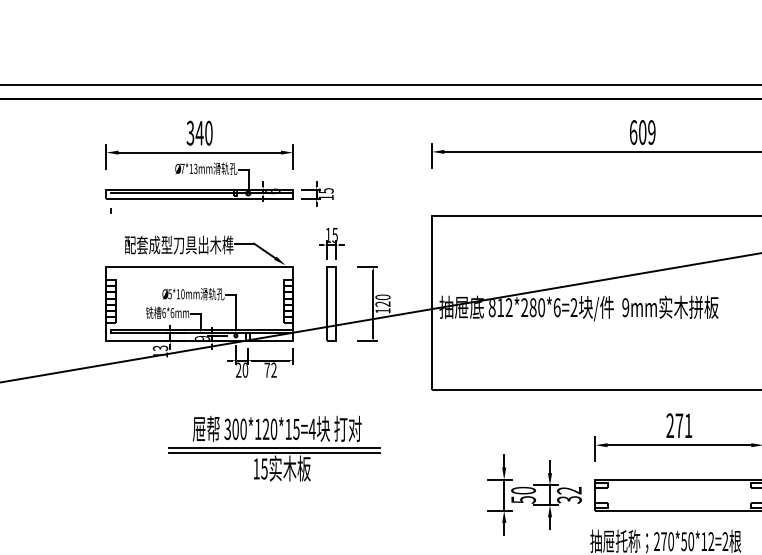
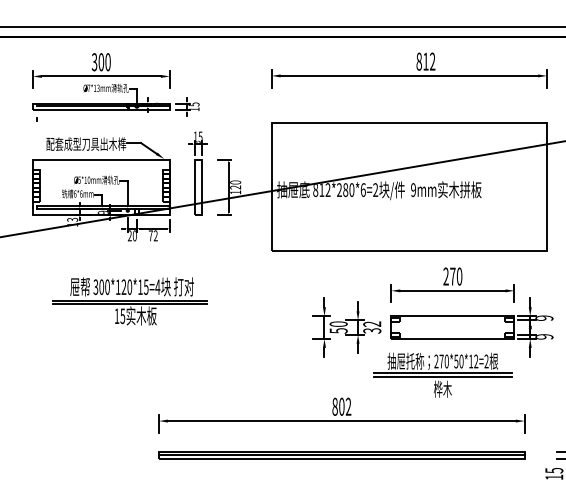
text: (642, 132) -> (425, 61), 609 -> 812
text: (199, 133) -> (101, 62), 340 -> 300
text: (688, 425) -> (459, 276), 271 -> 270
part: (273, 448) -> (129, 301), moved

